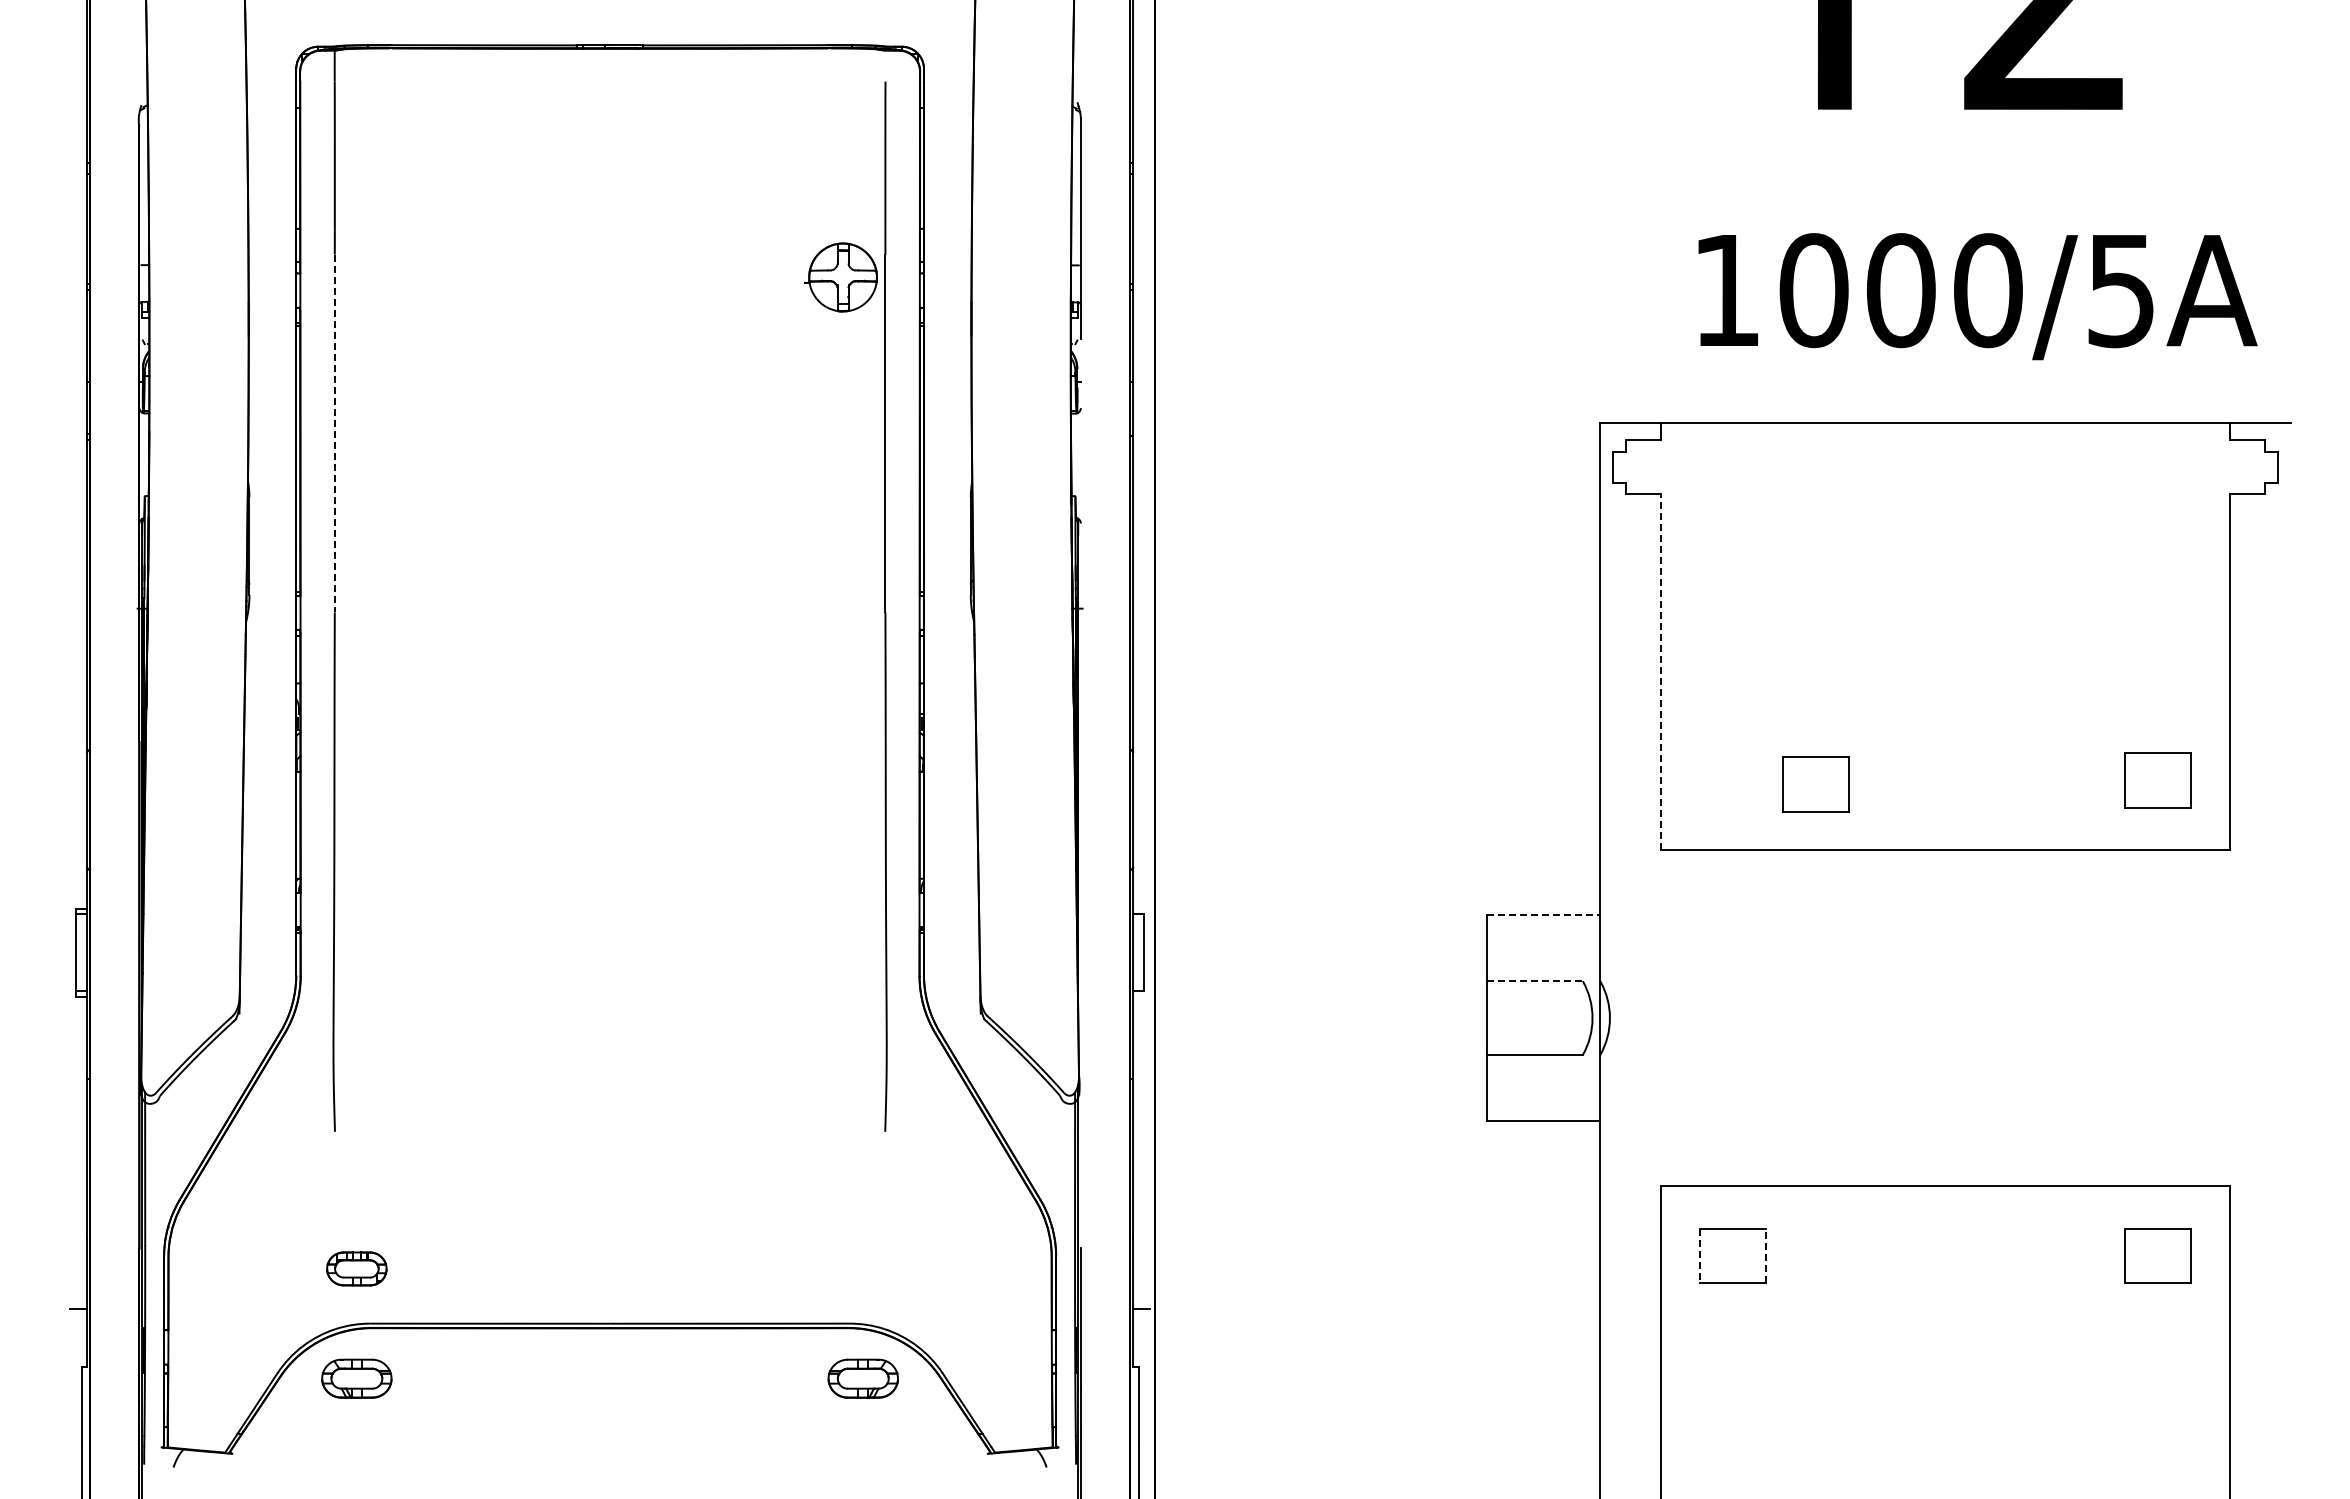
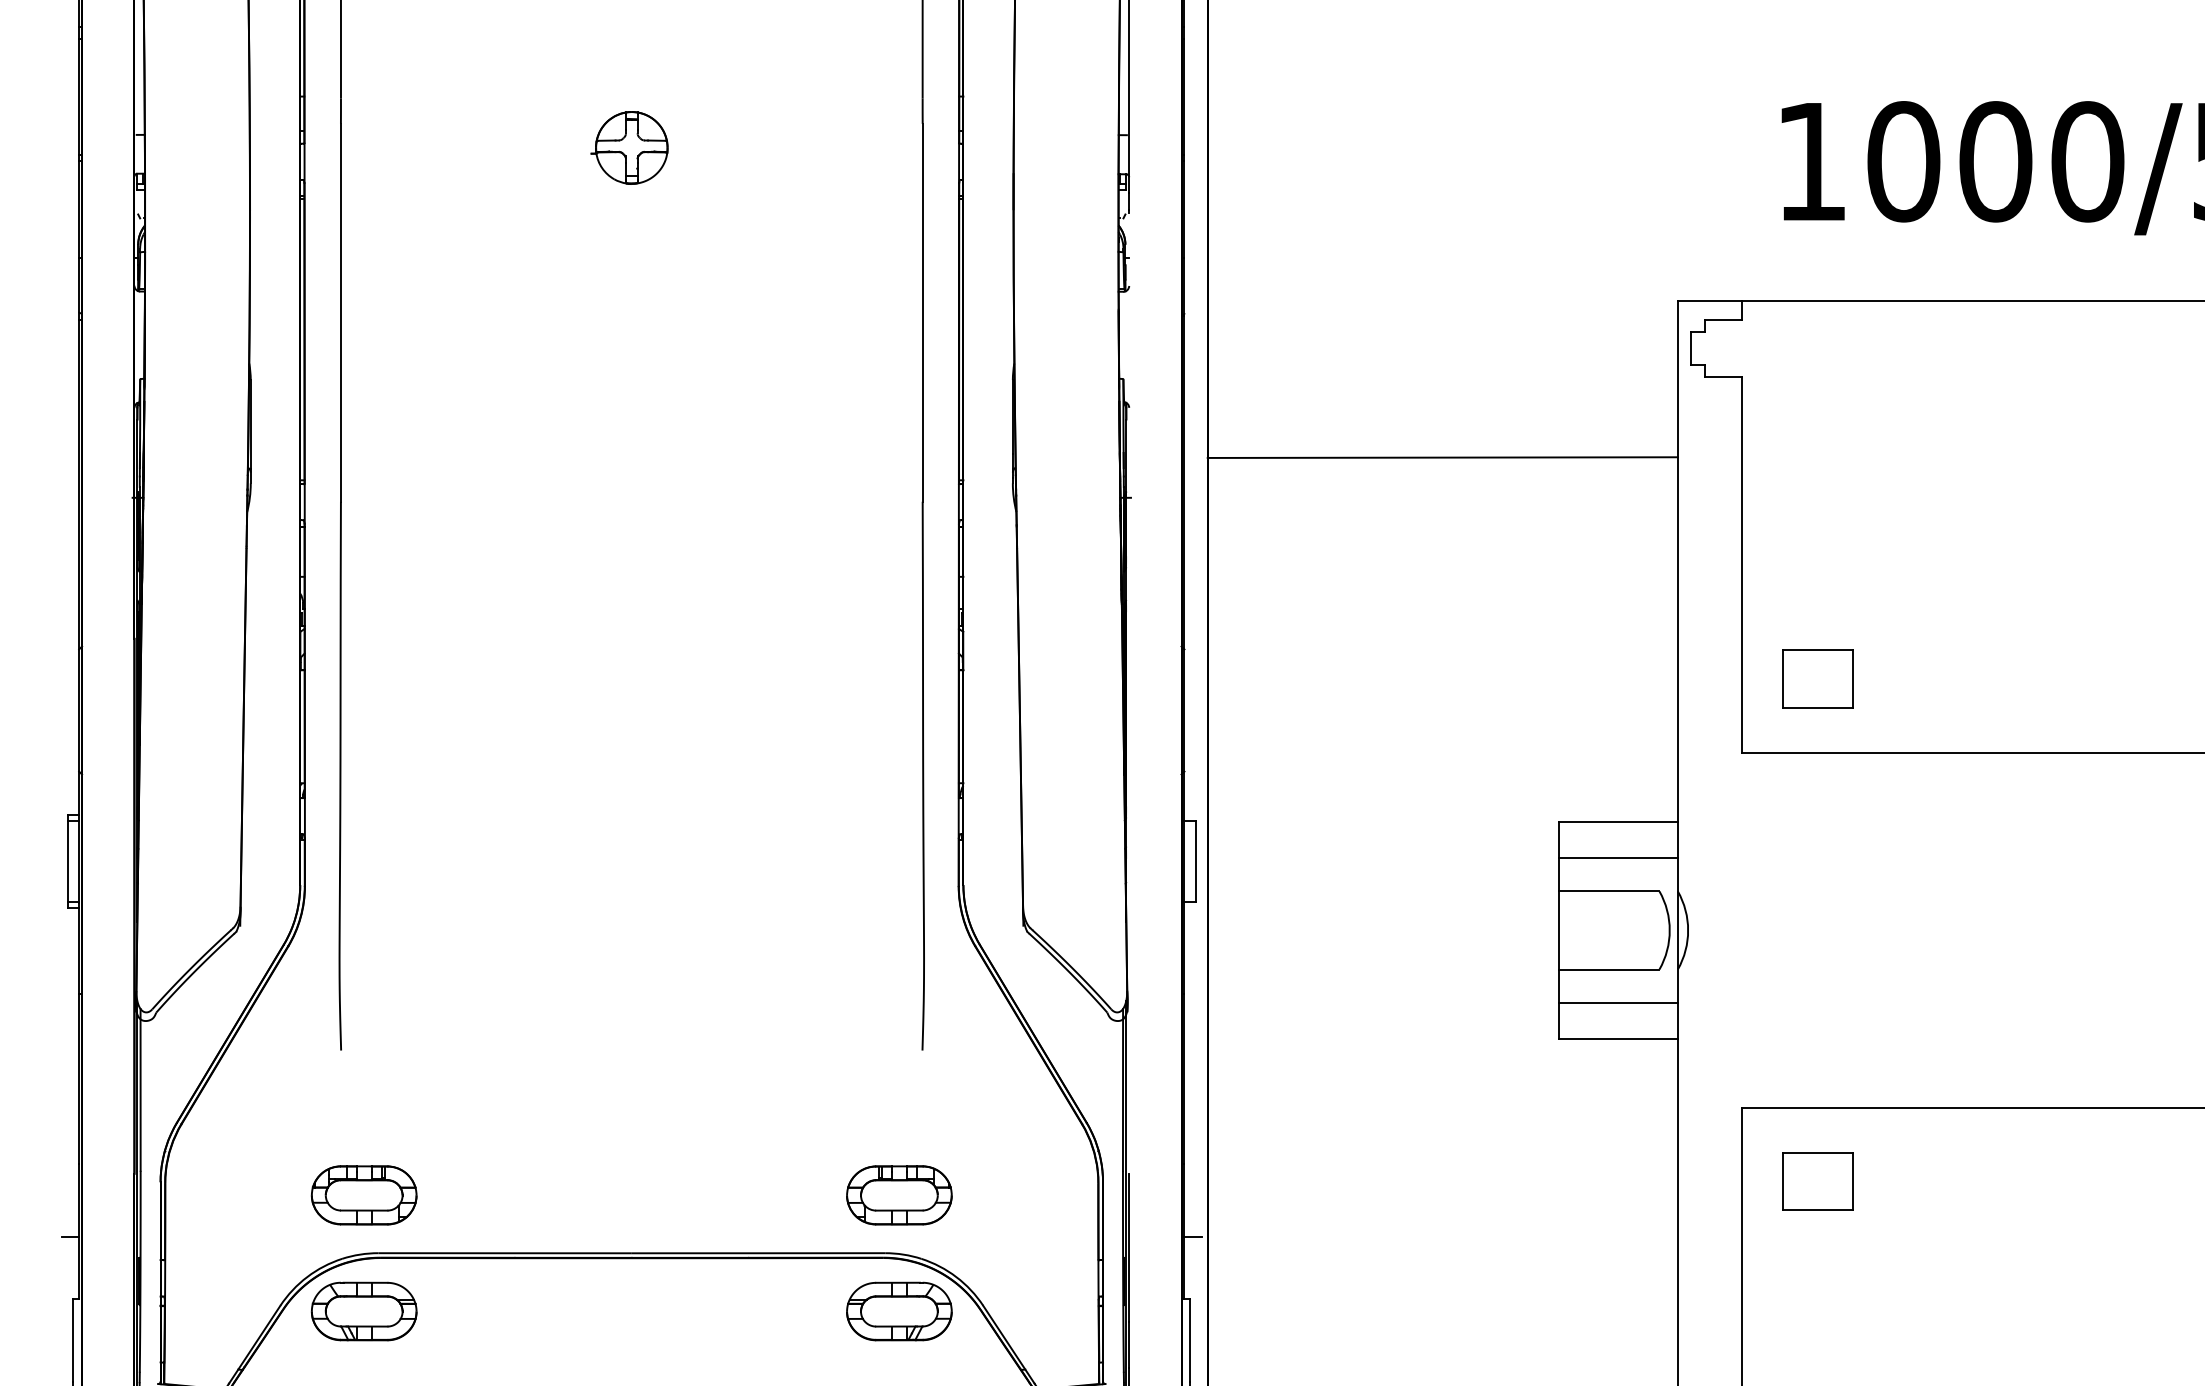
part: (840, 277) -> (629, 147), moved
line: (334, 433) -> (340, 312), dashed -> solid
line: (1377, 570) -> (1442, 457), added
line: (1661, 672) -> (1742, 565), dashed -> solid
part: (1815, 784) -> (1817, 679), moved
line: (1544, 915) -> (1618, 822), dashed -> solid
line: (1543, 949) -> (1617, 857), added
line: (1535, 981) -> (1609, 891), dashed -> solid
line: (1543, 1087) -> (1617, 1003), added
line: (1766, 1255) -> (1853, 1181), dashed -> solid
line: (1699, 1256) -> (1782, 1182), dashed -> solid
part: (356, 1268) -> (363, 1194), size x1.67
part: (862, 1268) -> (898, 1194), added
part: (356, 1378) -> (363, 1311), size x1.43
part: (862, 1378) -> (898, 1311), size x1.43

